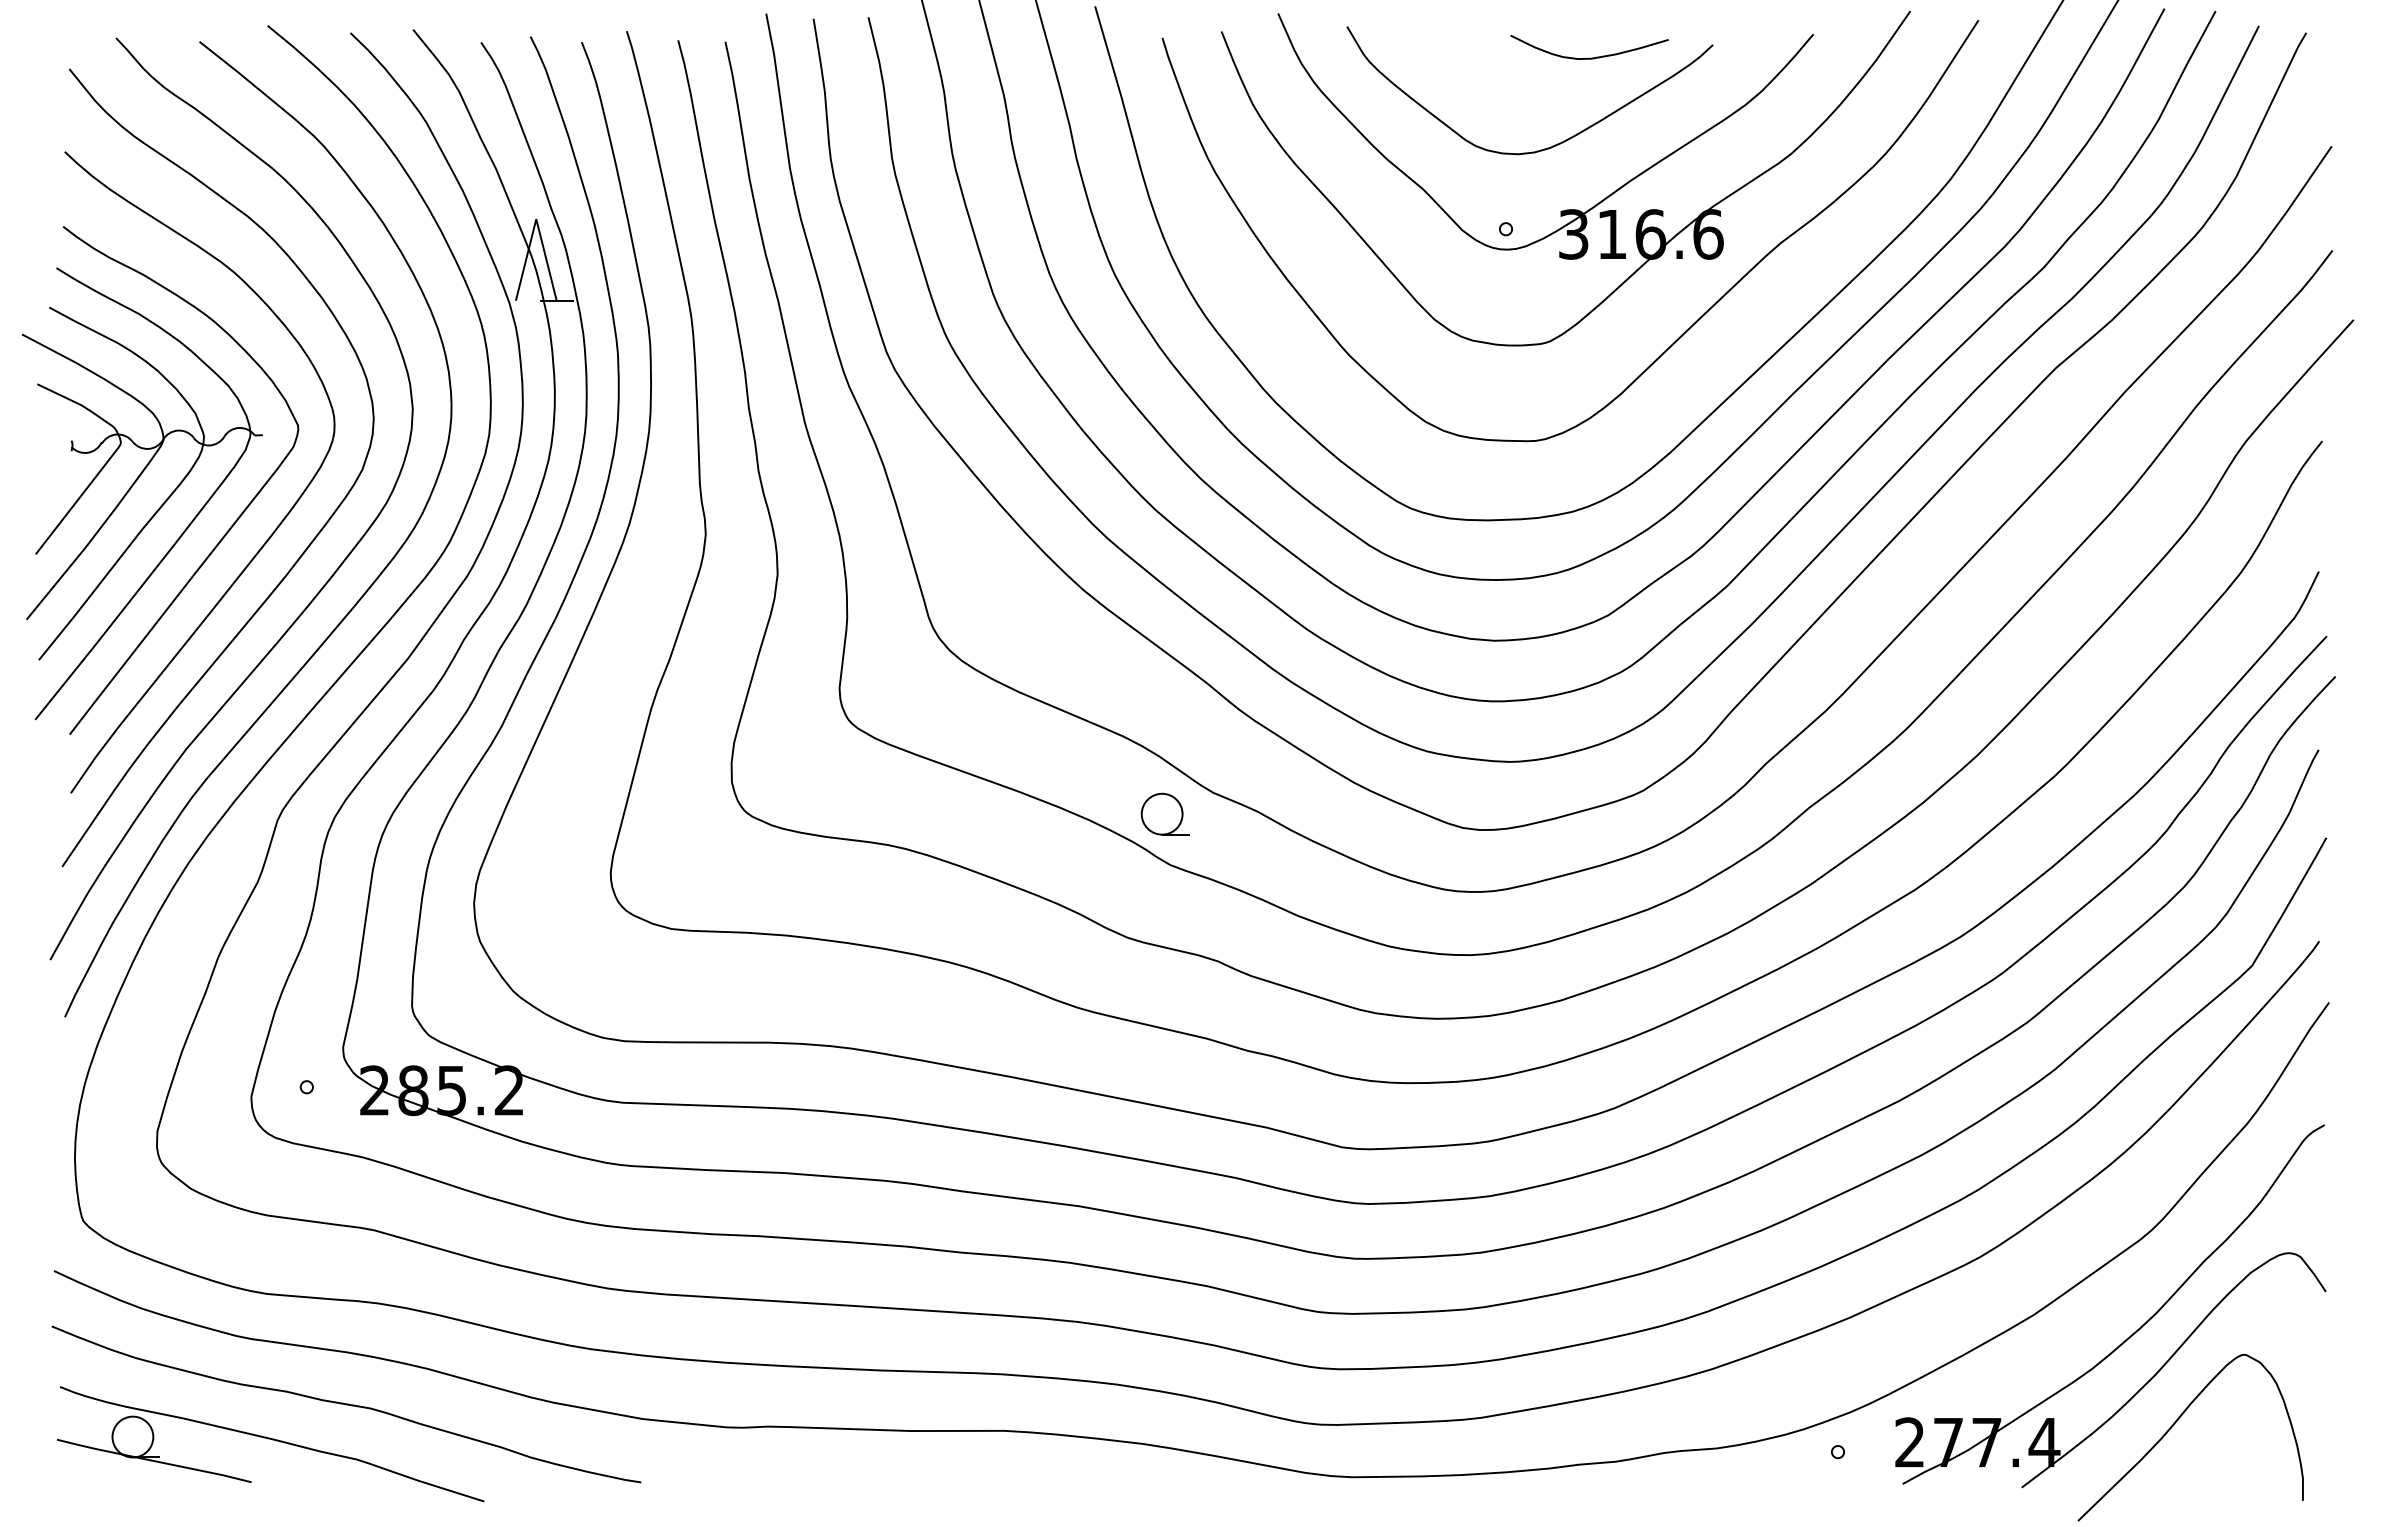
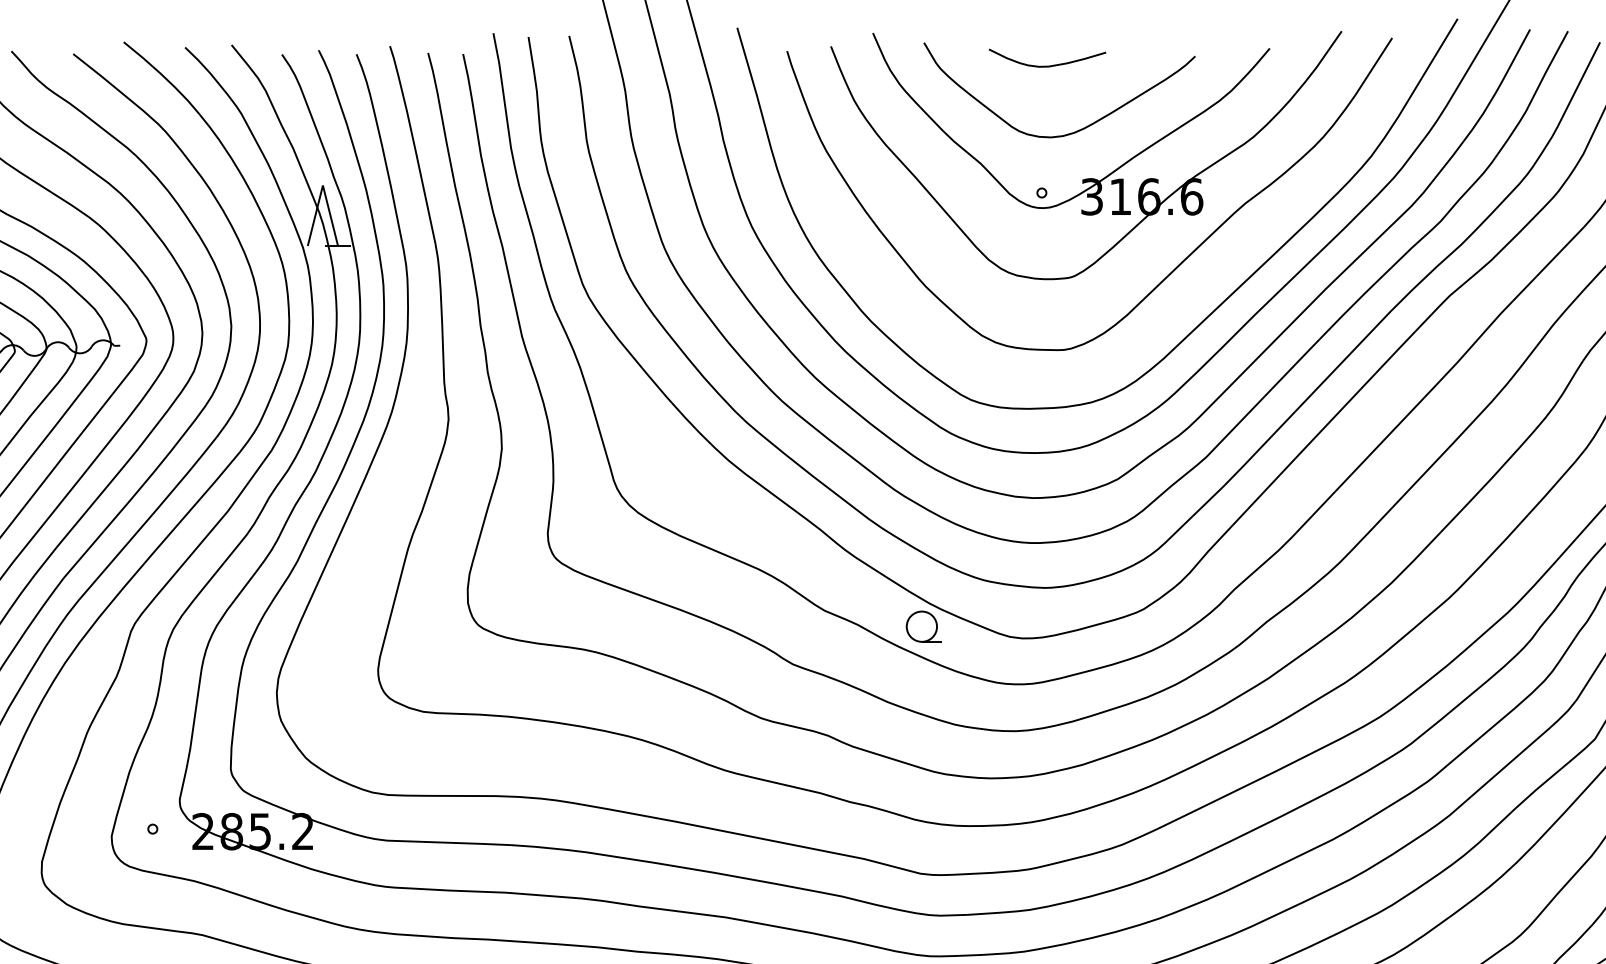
curve: (1589, 57) -> (1047, 65), moved
part: (1164, 813) -> (923, 626), moved

